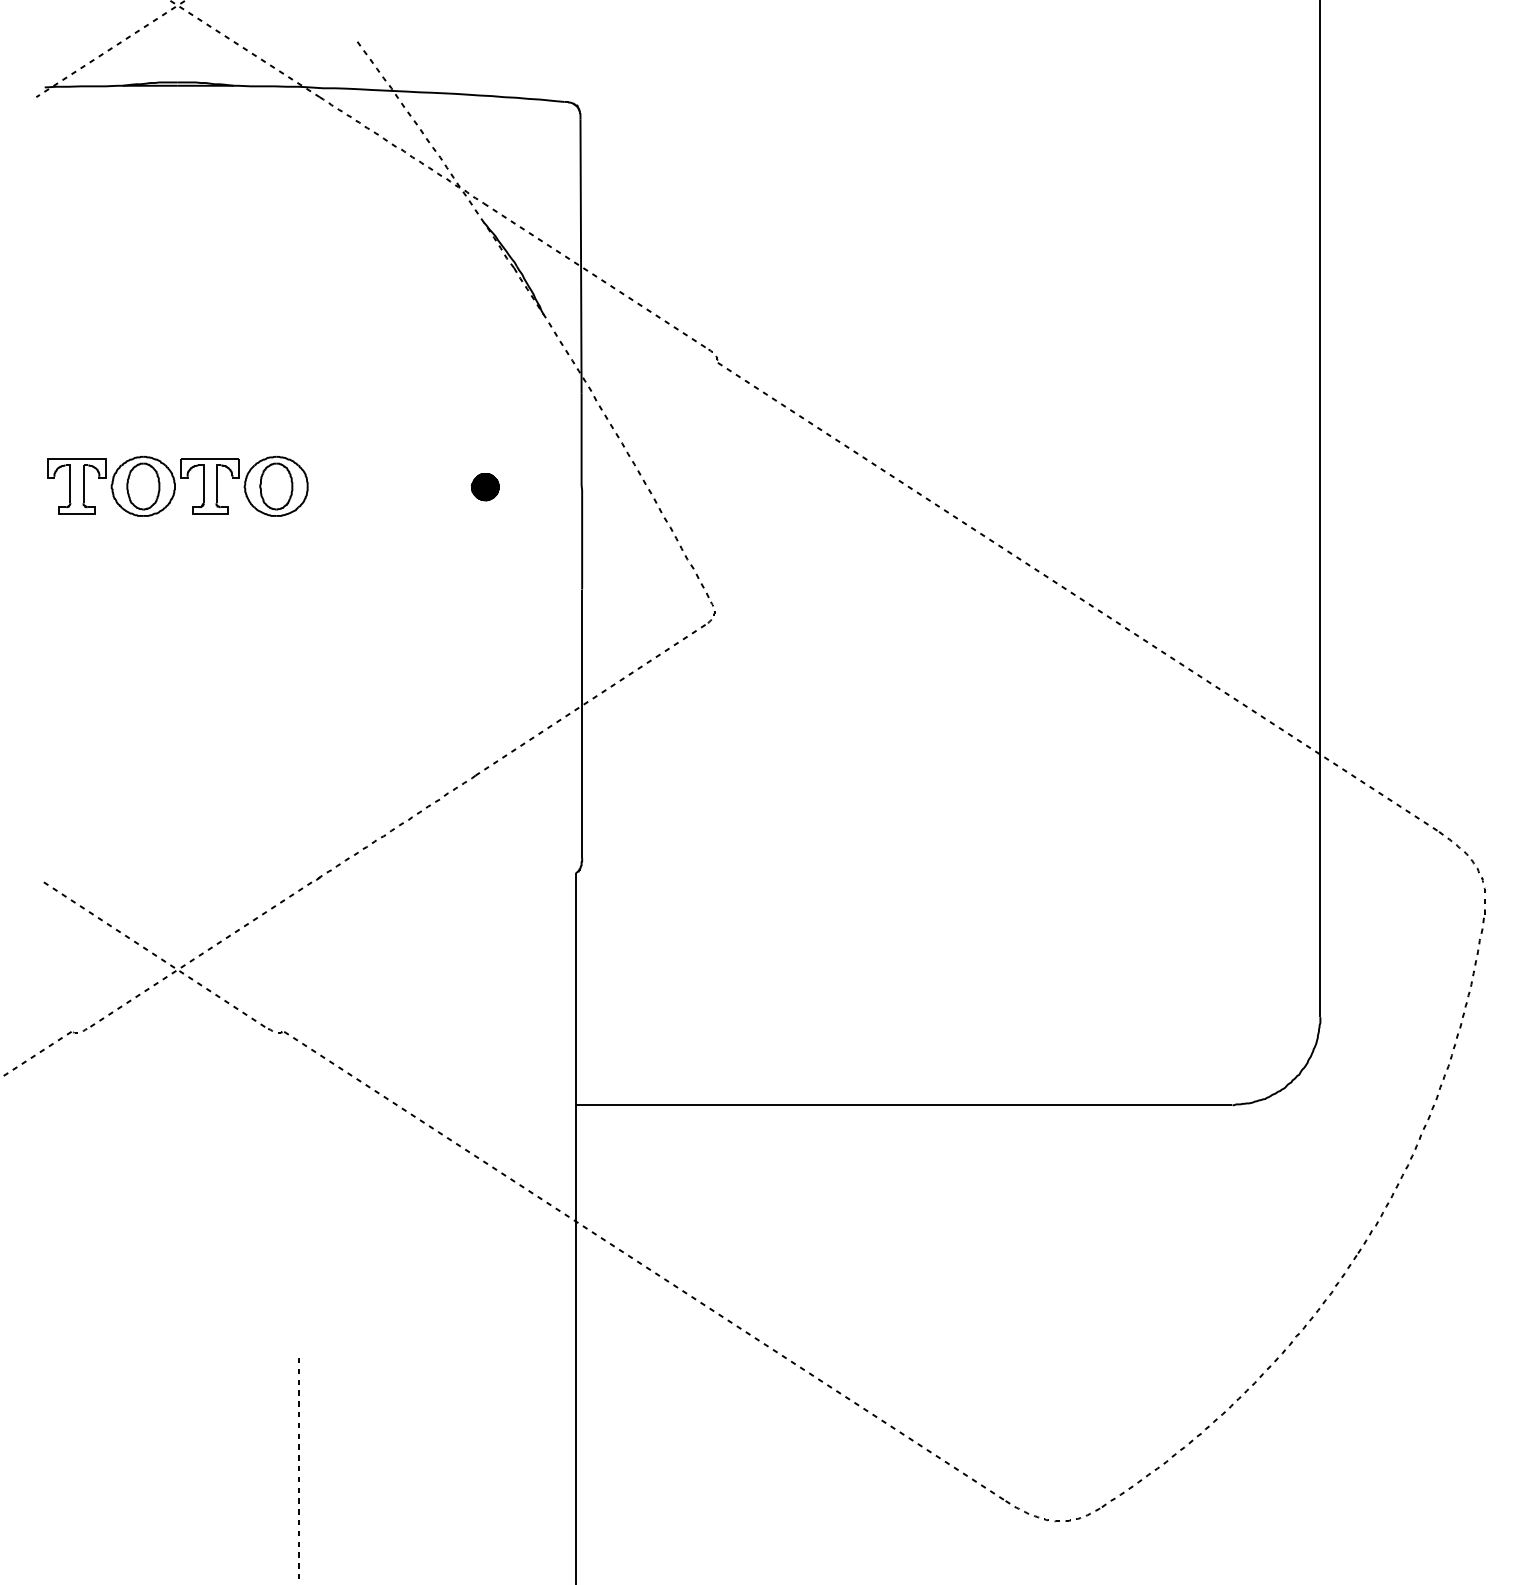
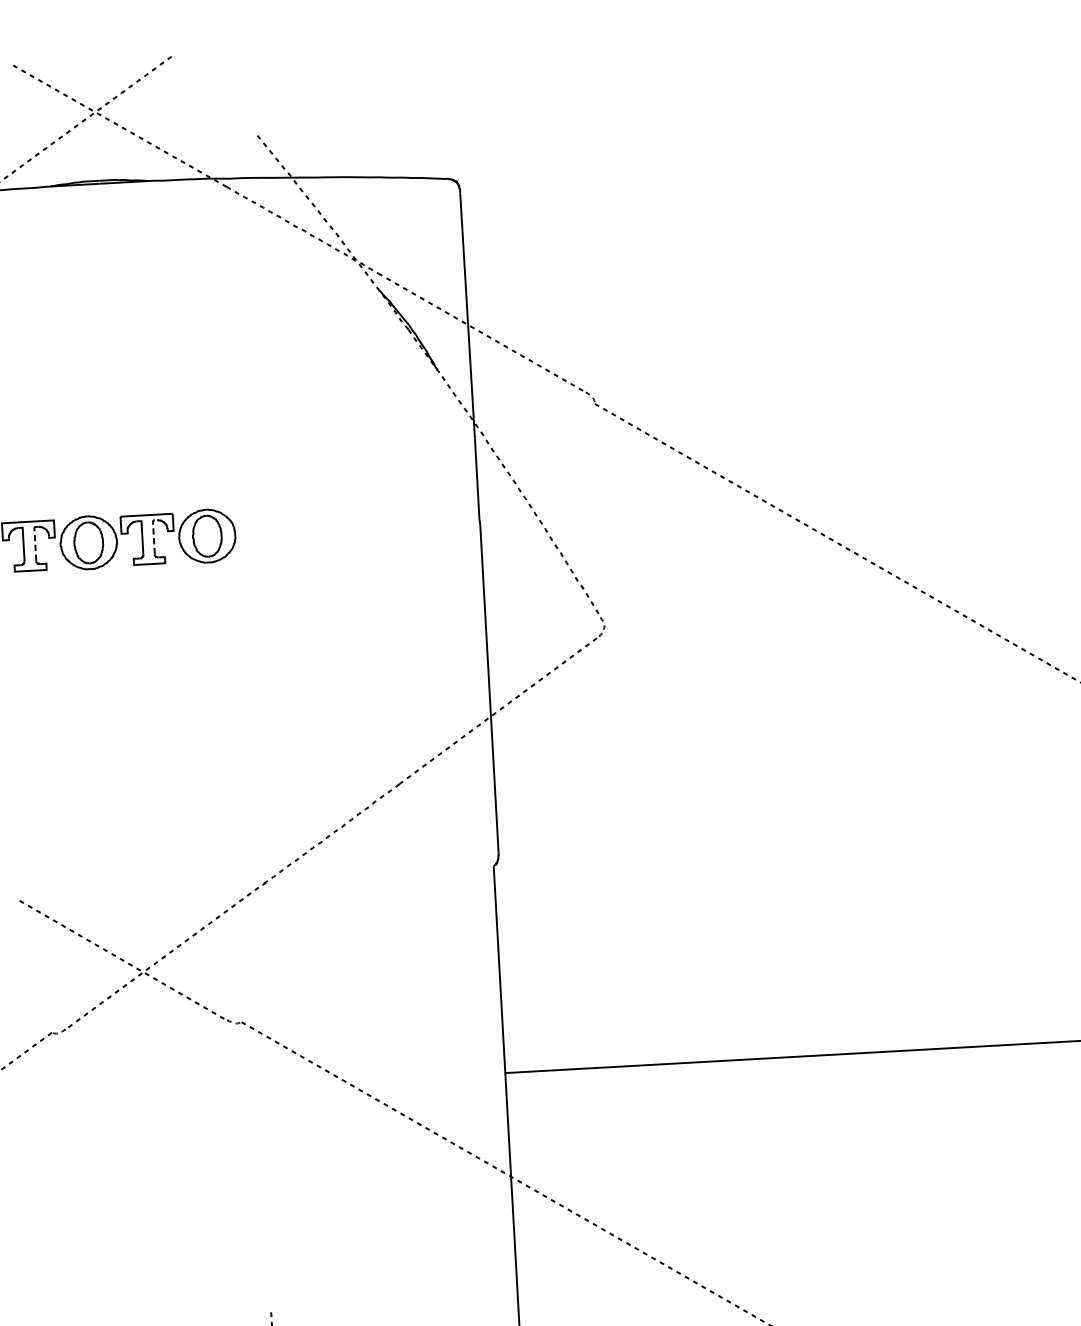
line: (216, 481) -> (153, 534), solid -> dashed
line: (83, 484) -> (35, 544), solid -> dashed
part: (484, 487) -> (393, 526), removed

